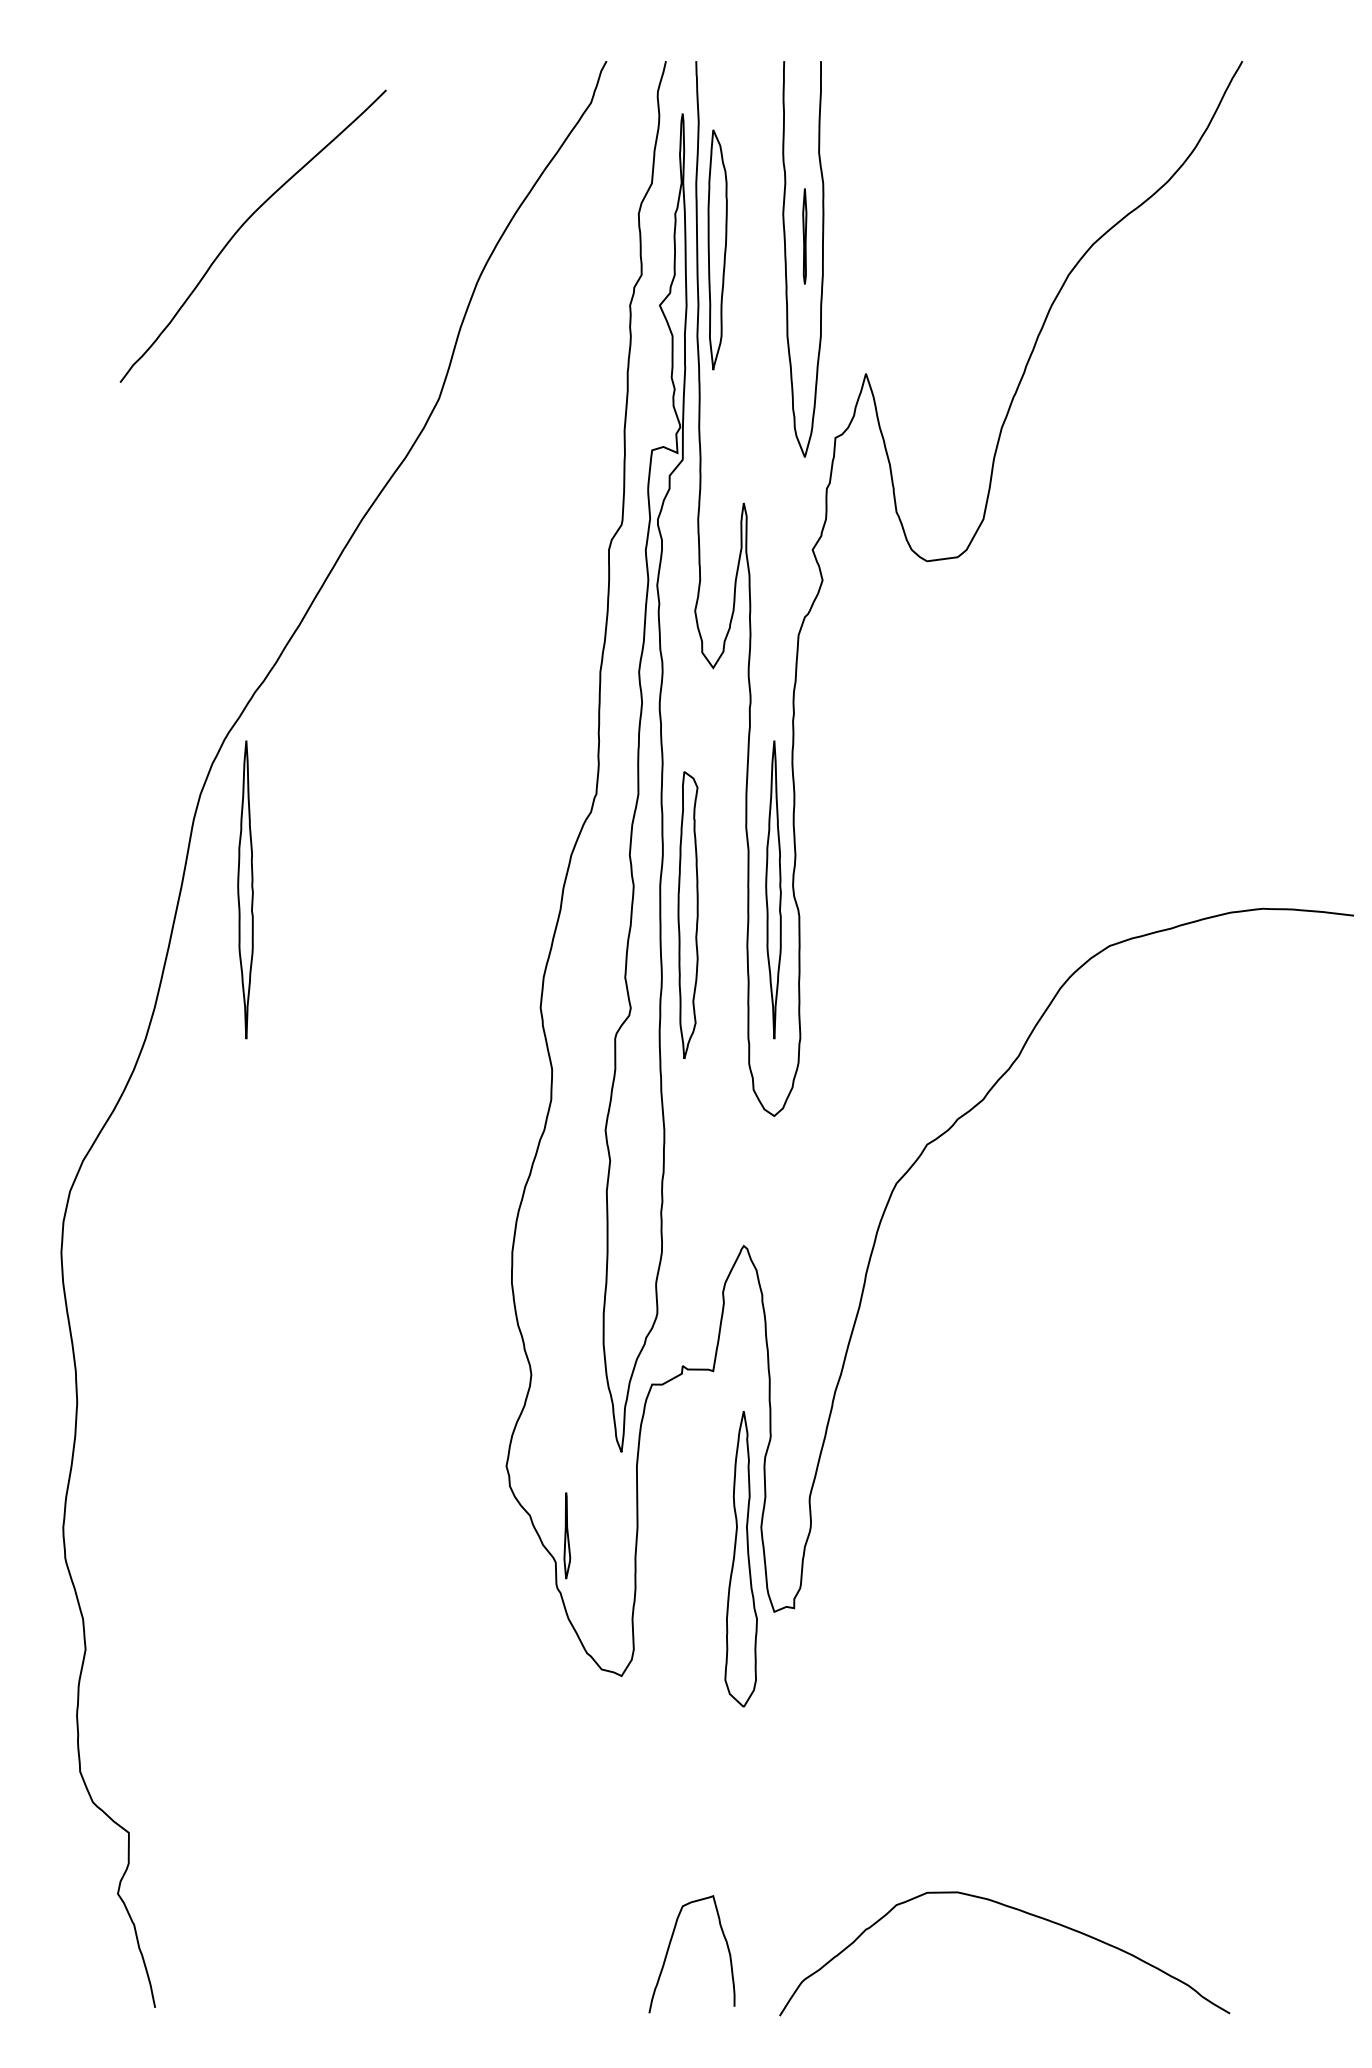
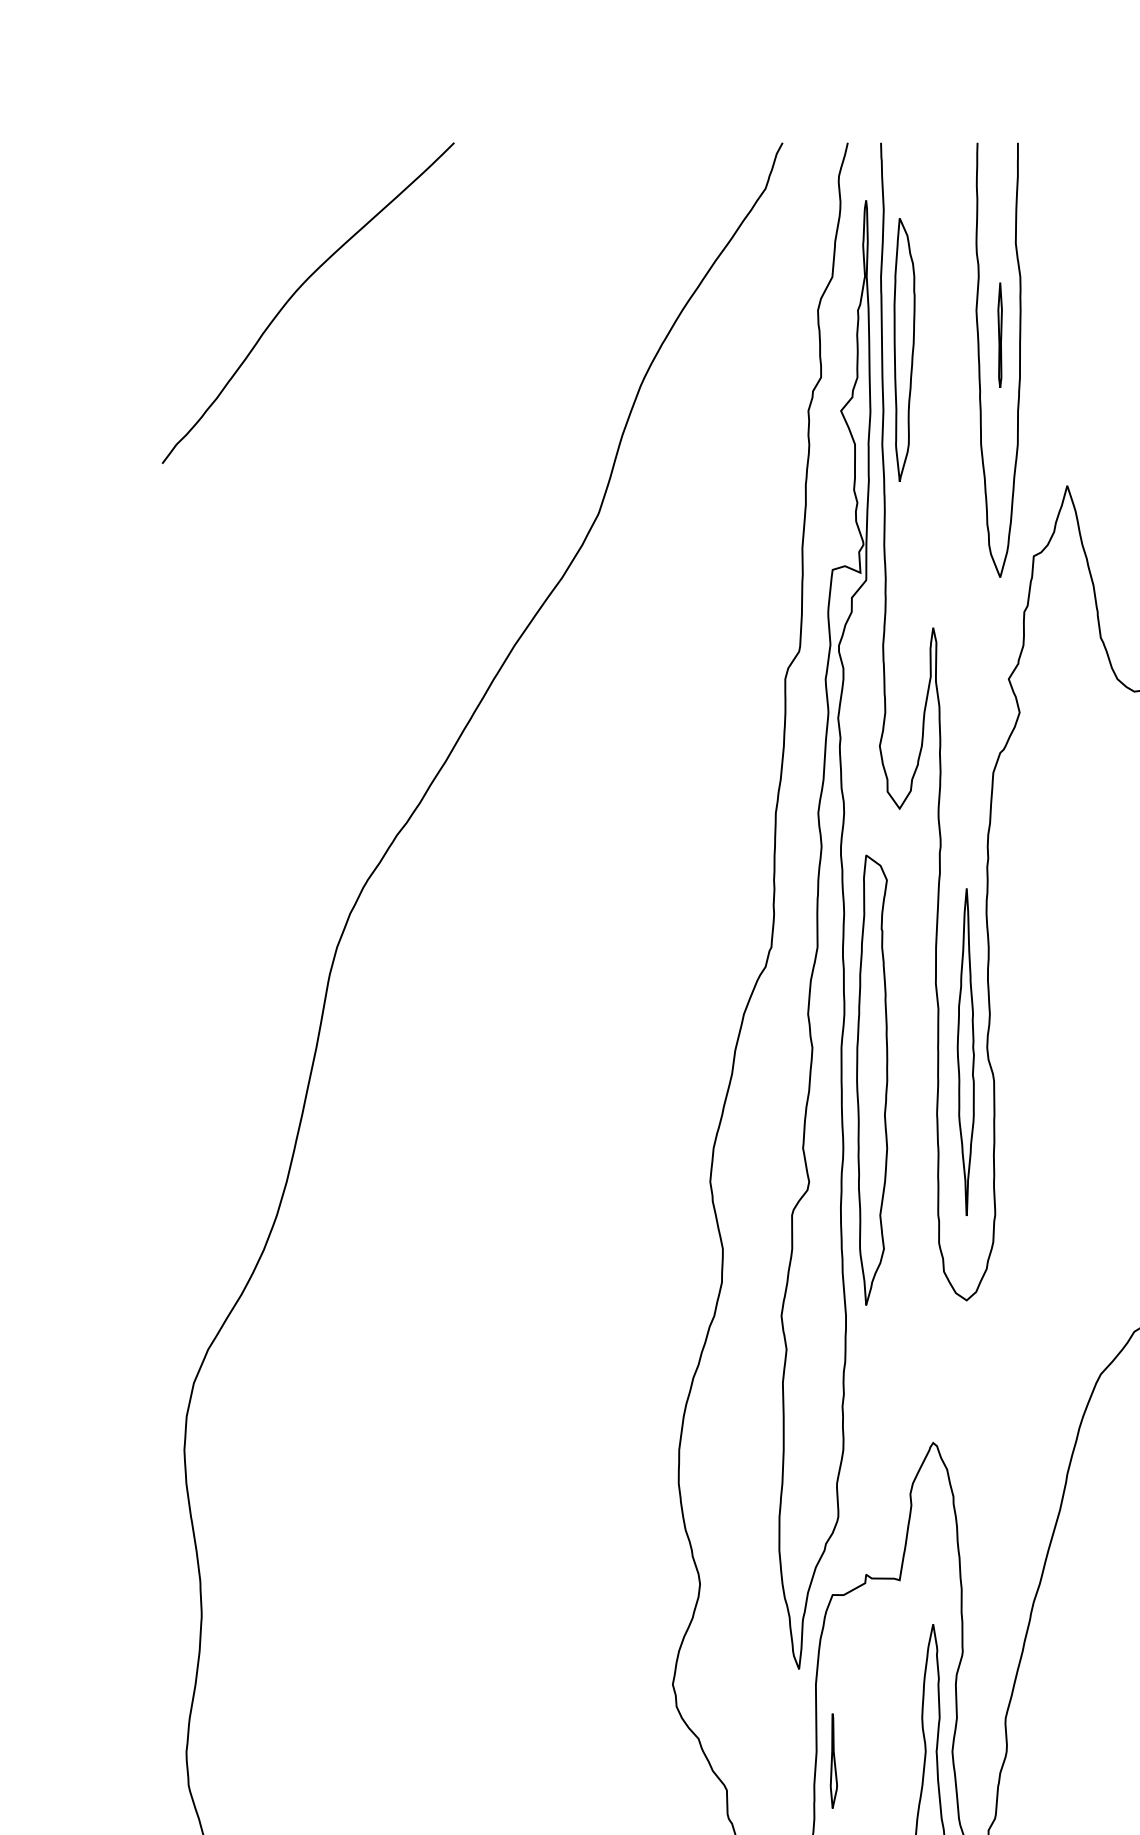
curve: (240, 229) -> (294, 295), moved
part: (245, 889) -> (386, 1051), removed
part: (687, 914) -> (871, 1079), size x1.43
part: (567, 1535) -> (834, 1760), moved

